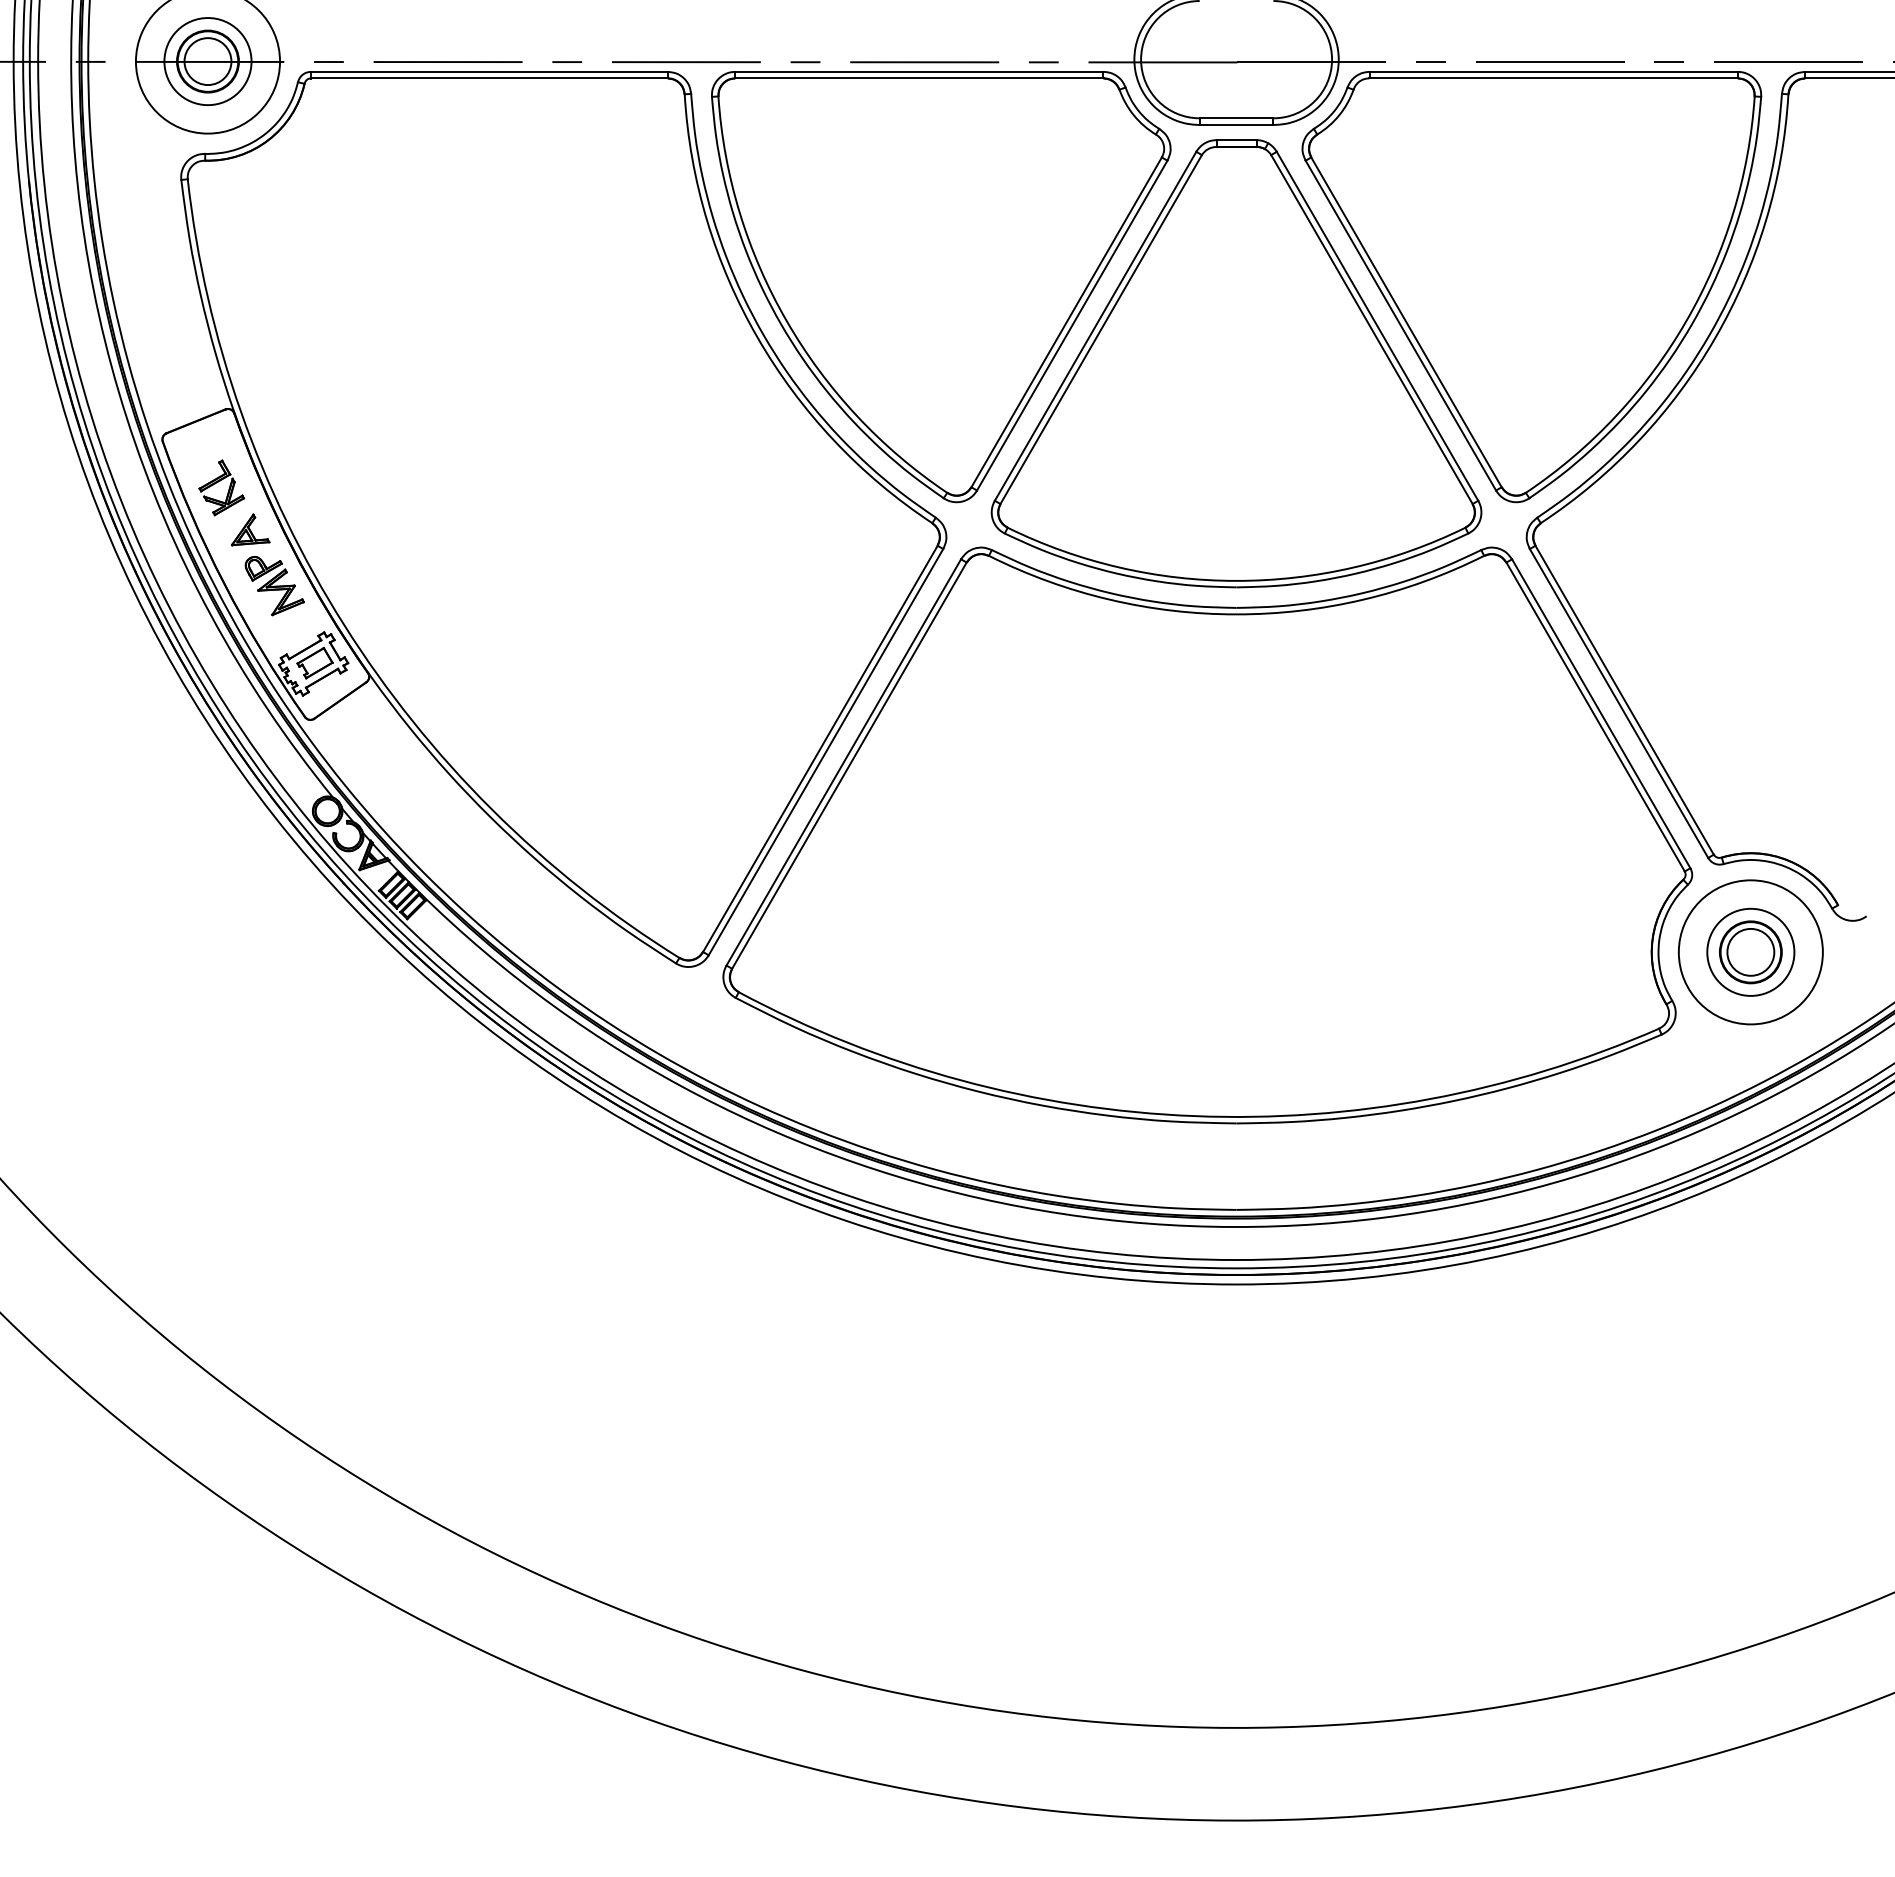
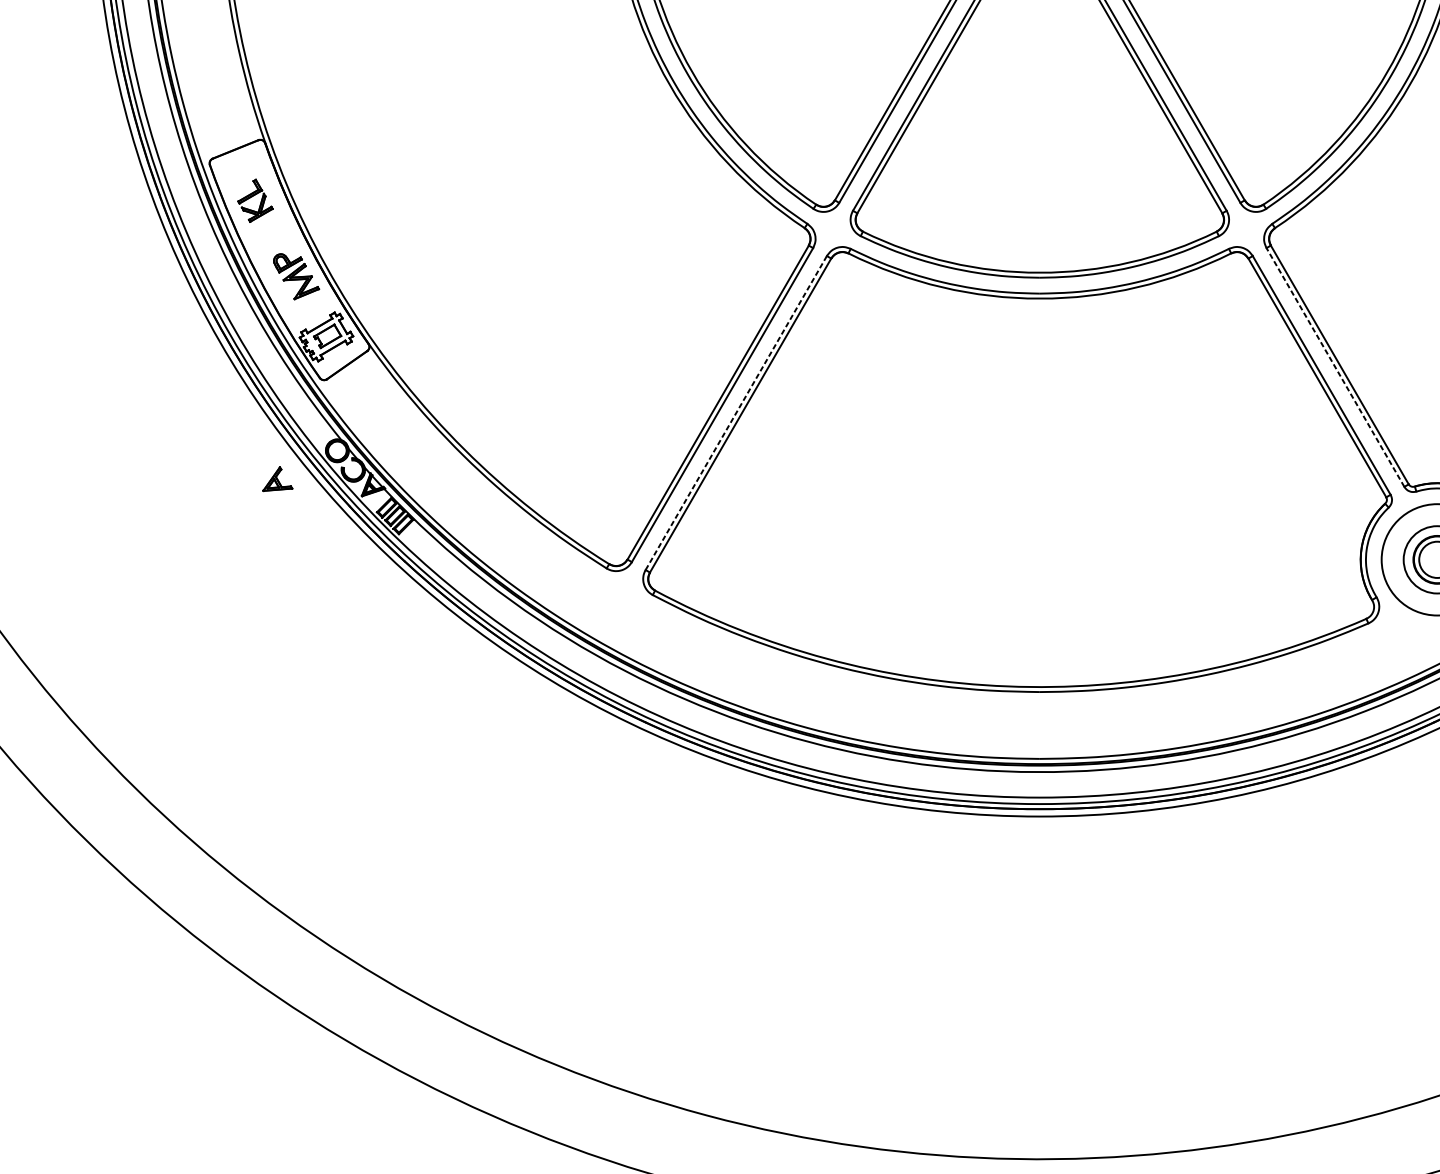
part: (250, 529) -> (277, 478), moved
line: (1618, 703) -> (1335, 367), solid -> dashed
line: (843, 762) -> (736, 413), solid -> dashed

